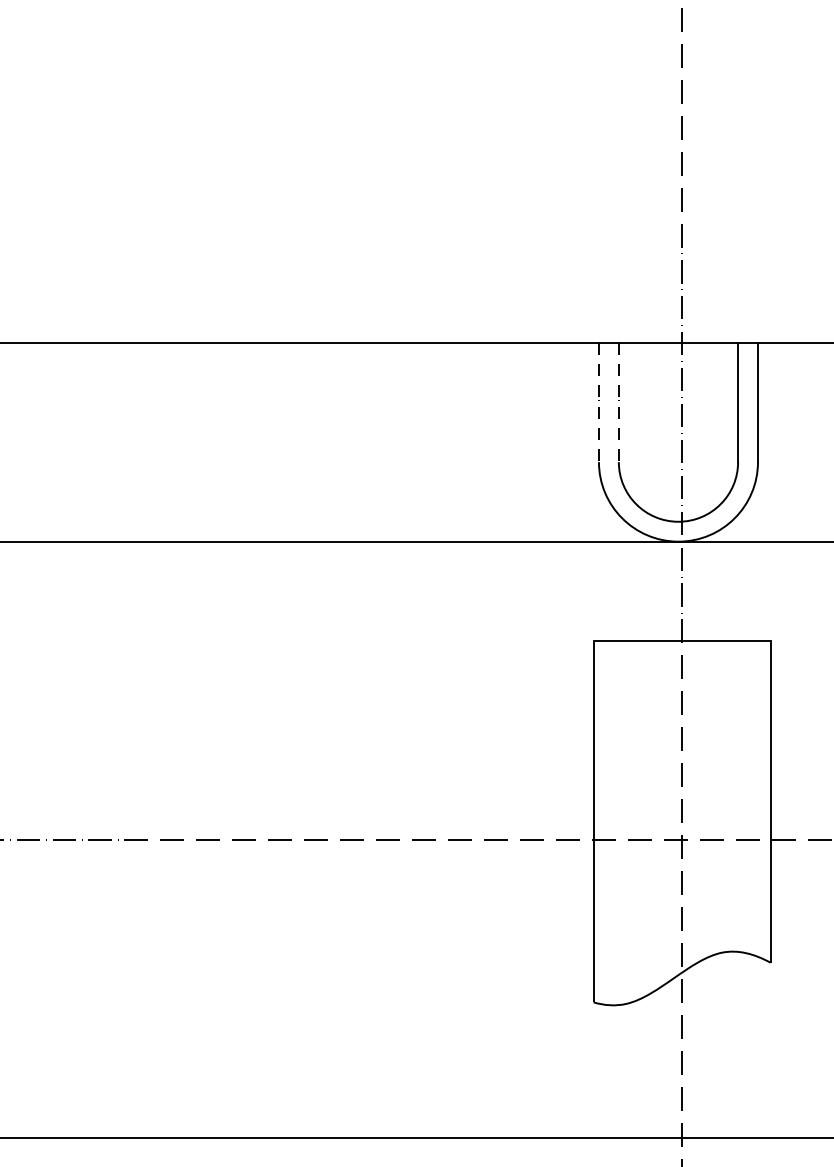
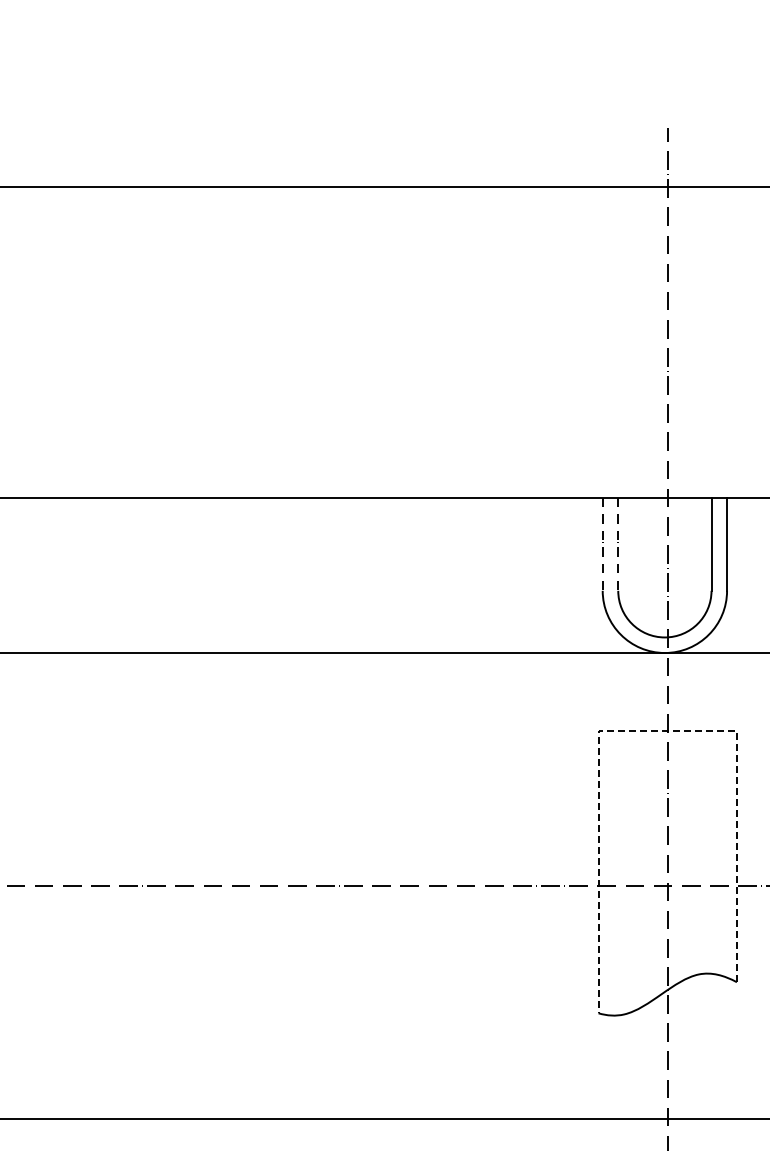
line: (662, 640) -> (652, 730), solid -> dashed

